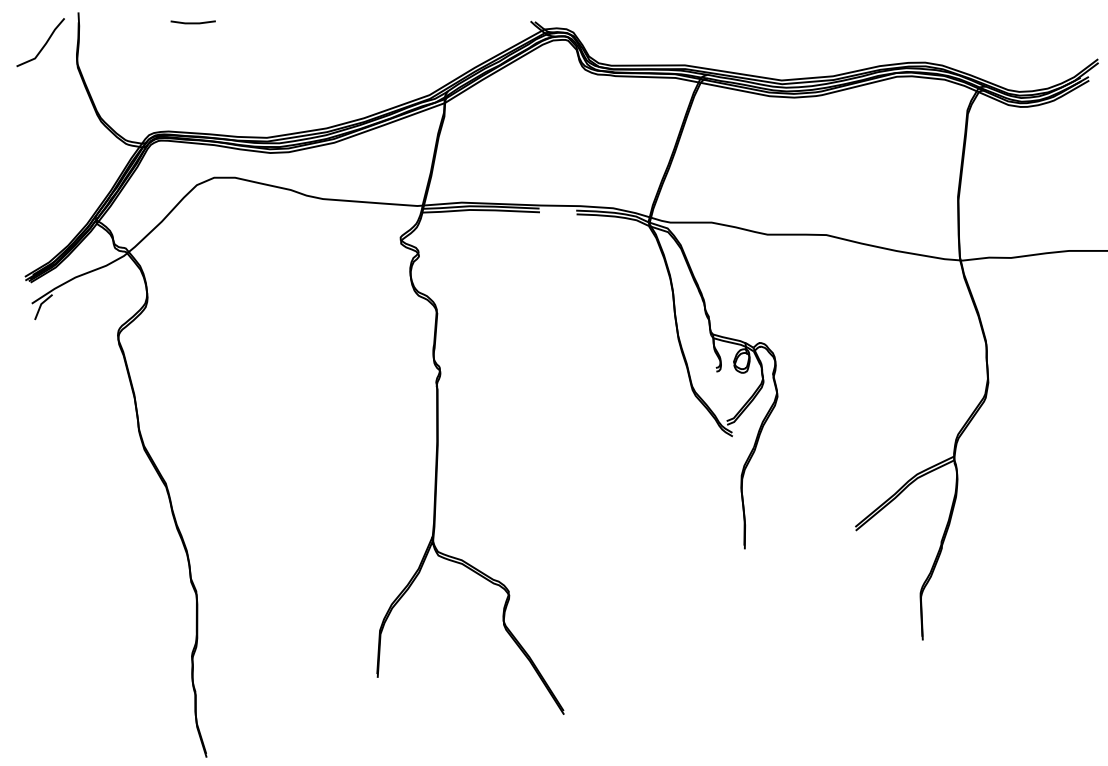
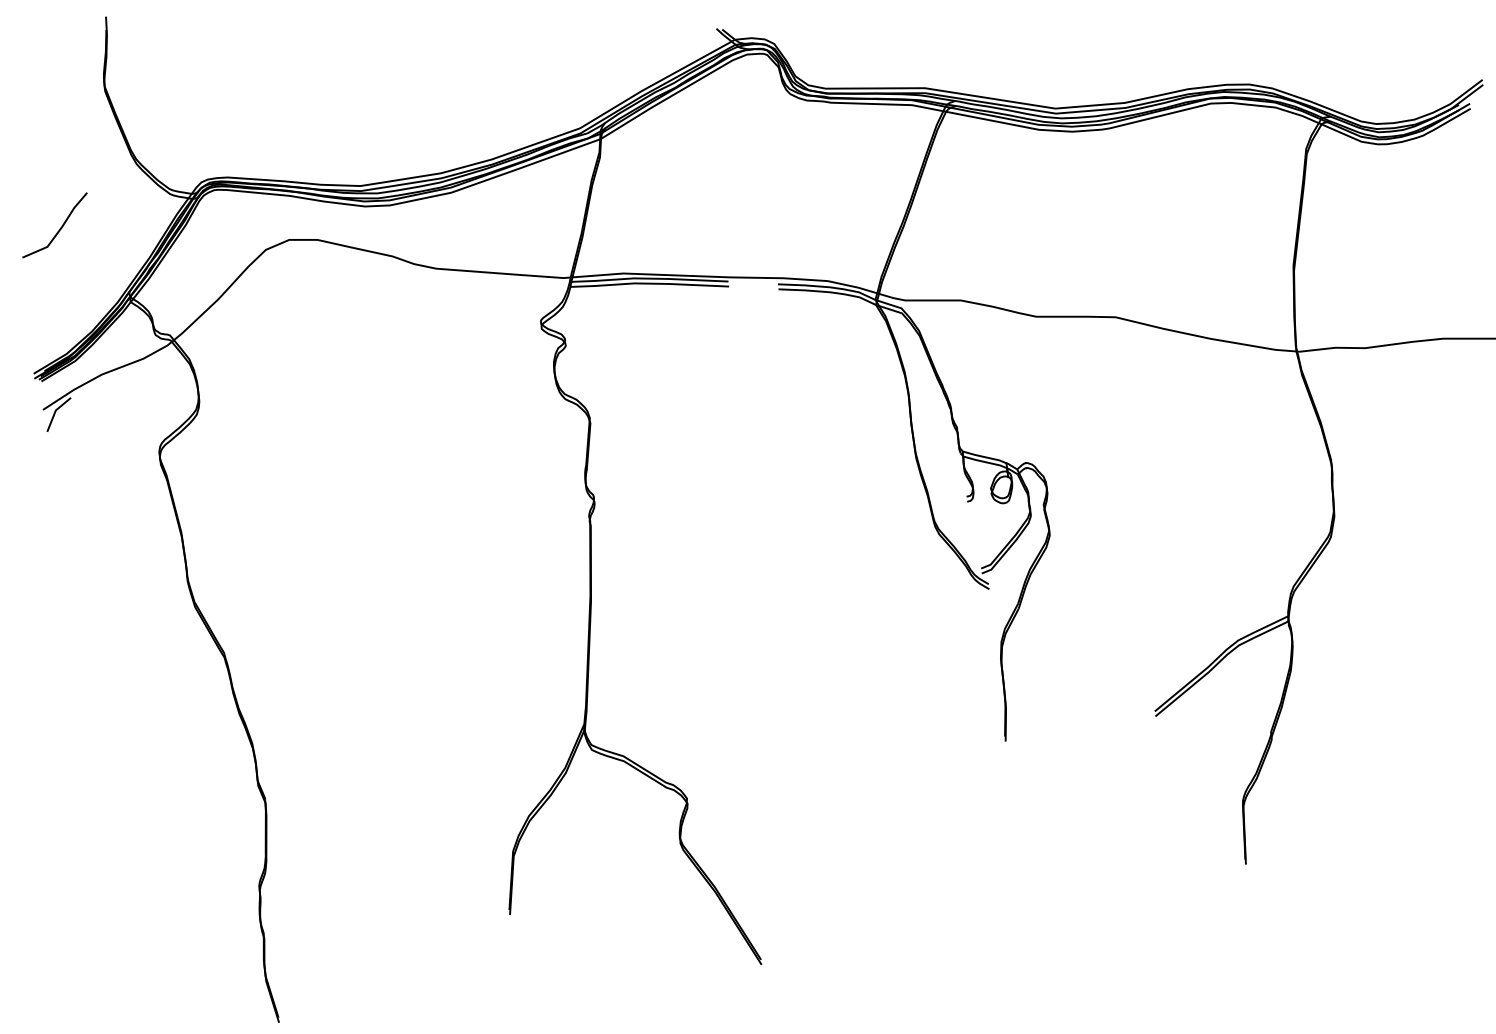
line: (192, 22) -> (260, 30), removed
line: (44, 44) -> (59, 228), moved

